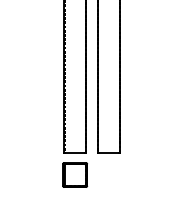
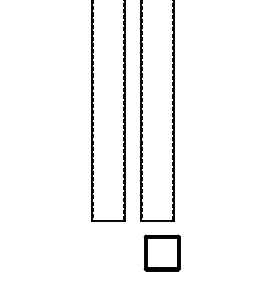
part: (74, 174) -> (161, 252), moved

